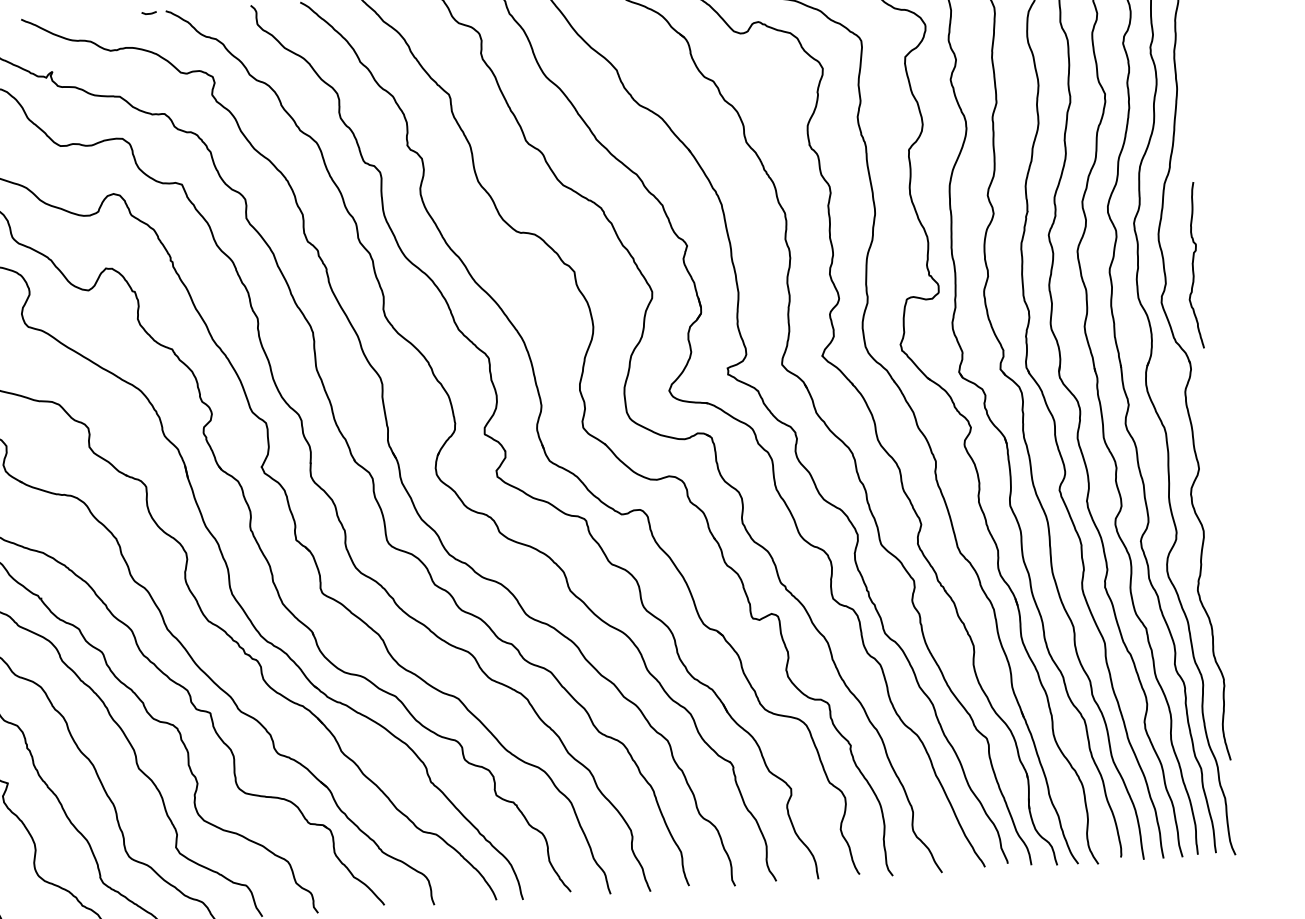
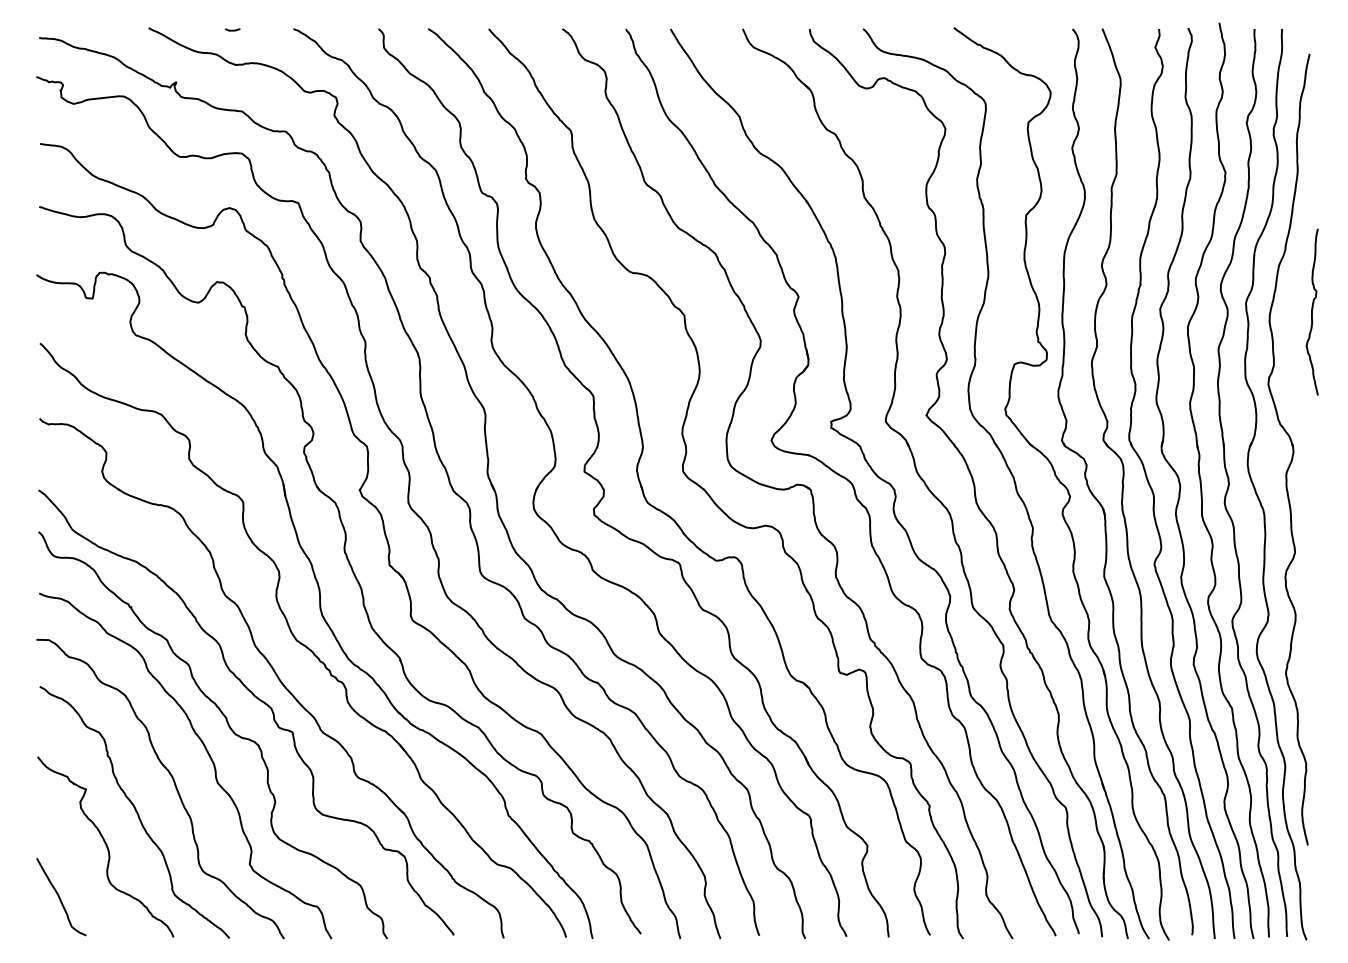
curve: (148, 12) -> (232, 29), moved
curve: (1192, 264) -> (1311, 311), moved

